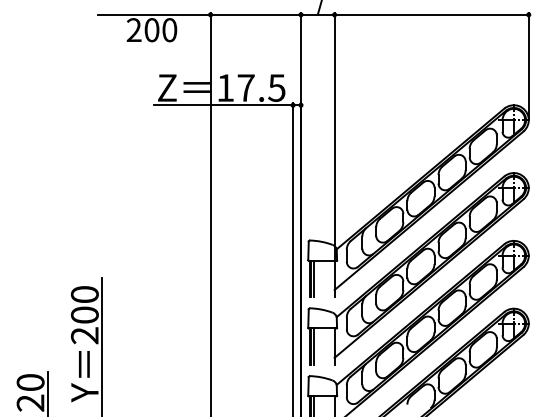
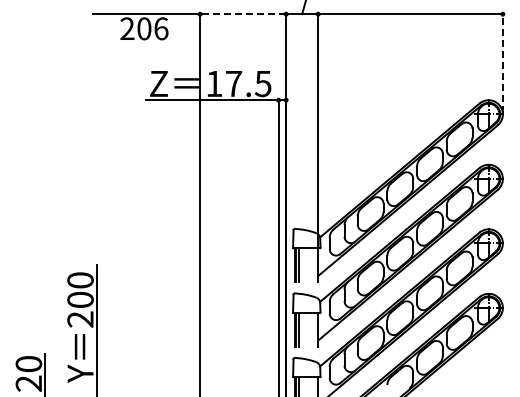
line: (255, 15) -> (242, 14), solid -> dashed
text: (169, 29) -> (161, 28), 200 -> 206
line: (528, 65) -> (502, 62), solid -> dashed

